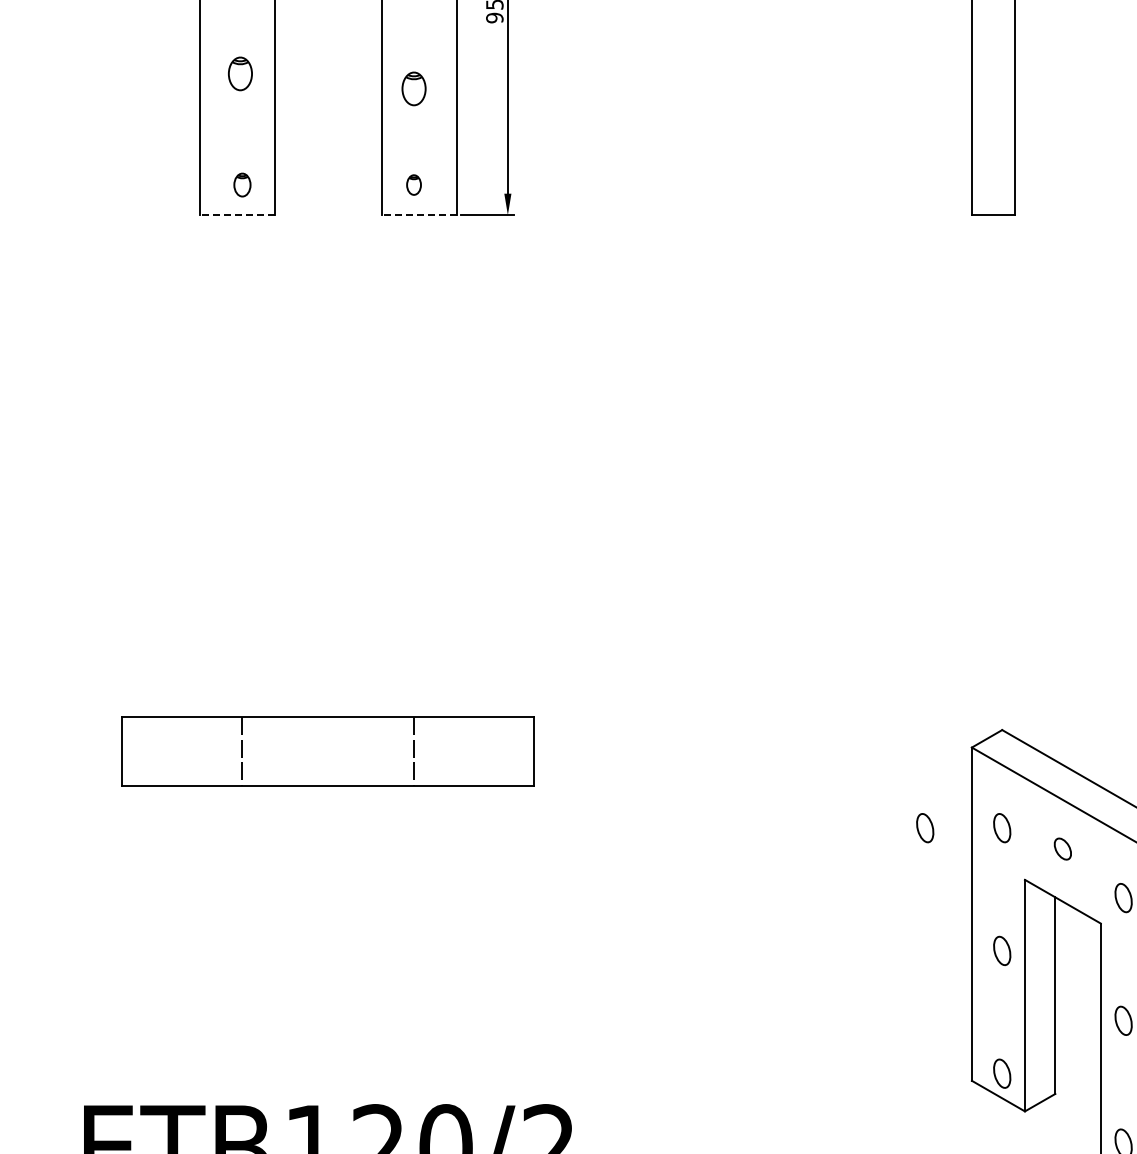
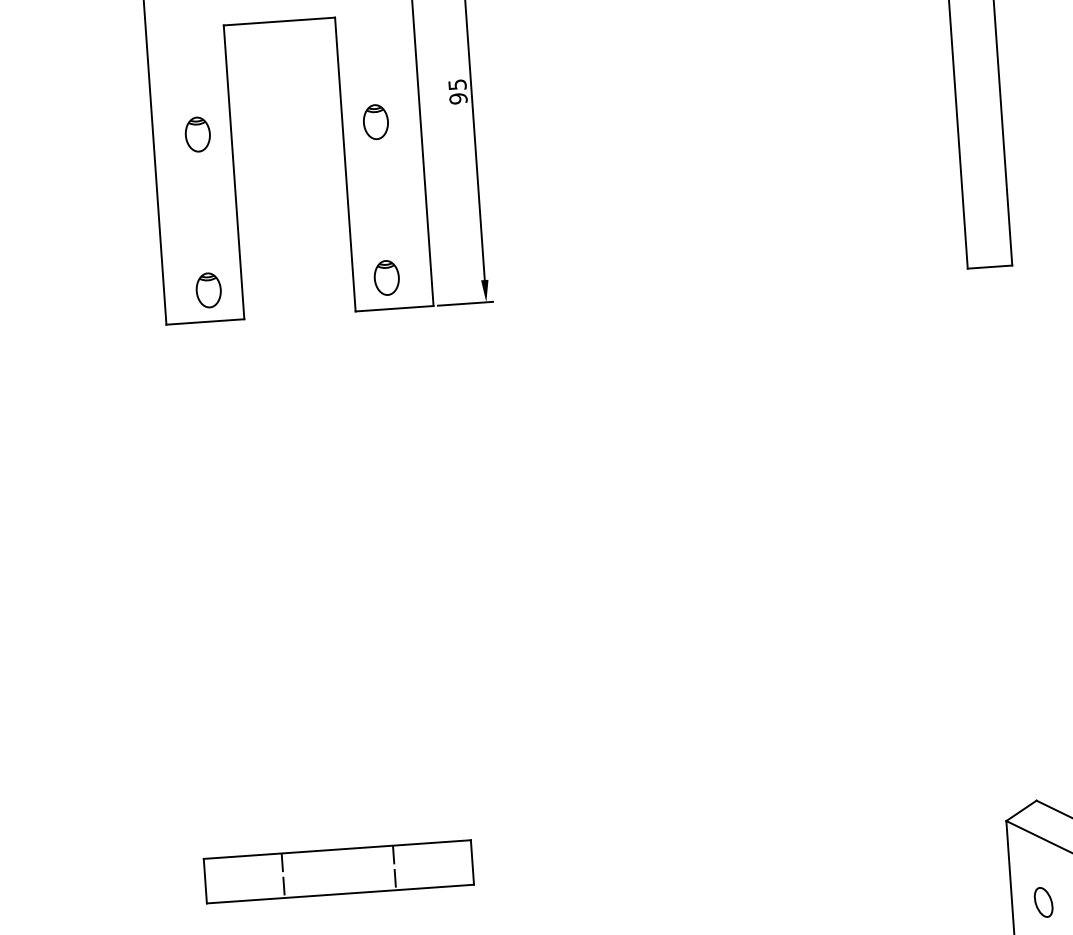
part: (240, 73) -> (197, 134), moved
part: (413, 88) -> (375, 121), moved
part: (242, 184) -> (208, 289), size x1.43
part: (413, 184) -> (386, 277), size x1.67
line: (237, 215) -> (205, 322), dashed -> solid
line: (419, 215) -> (394, 309), dashed -> solid
part: (328, 751) -> (339, 871), size x0.62
part: (925, 828) -> (964, 908), removed

